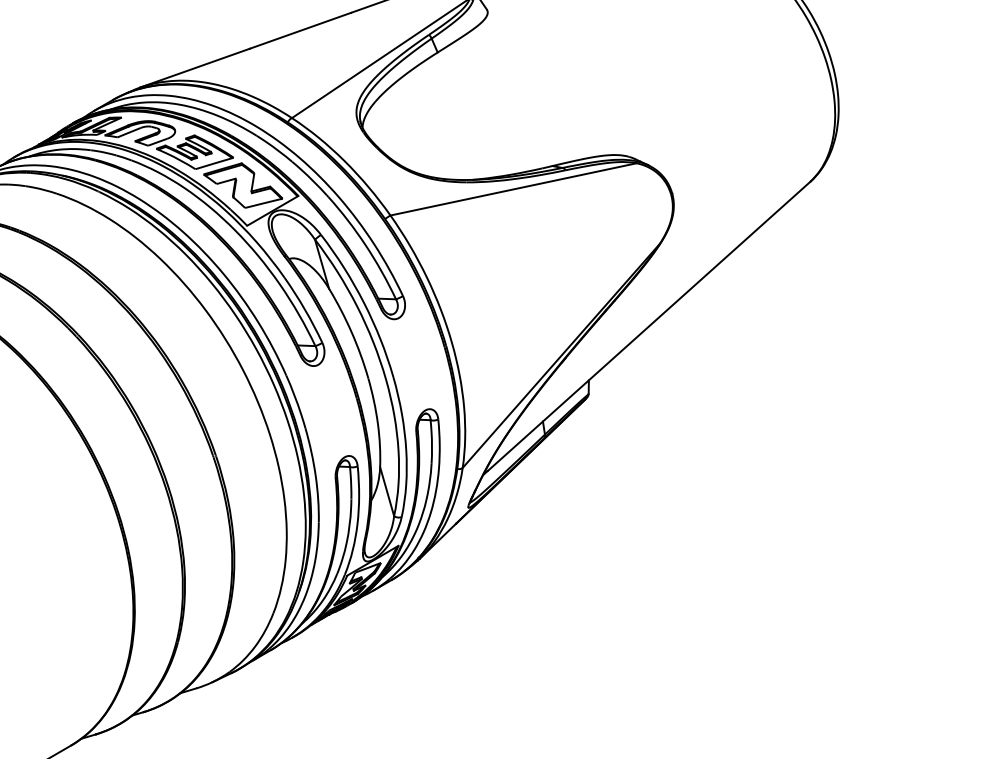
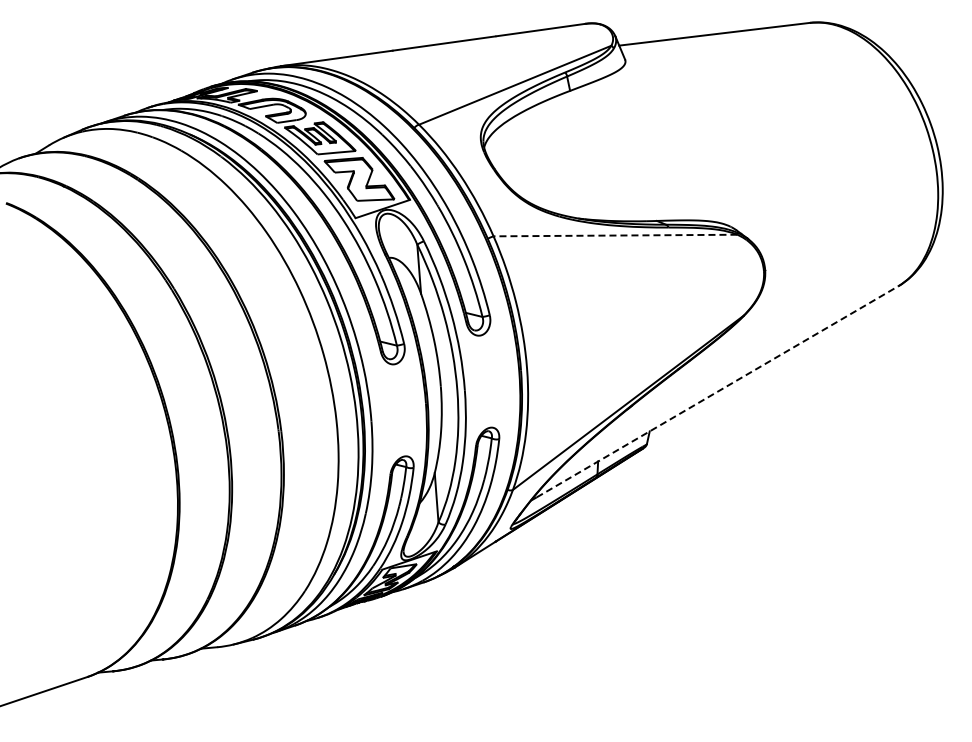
line: (513, 189) -> (615, 235), solid -> dashed
line: (649, 325) -> (717, 391), solid -> dashed

